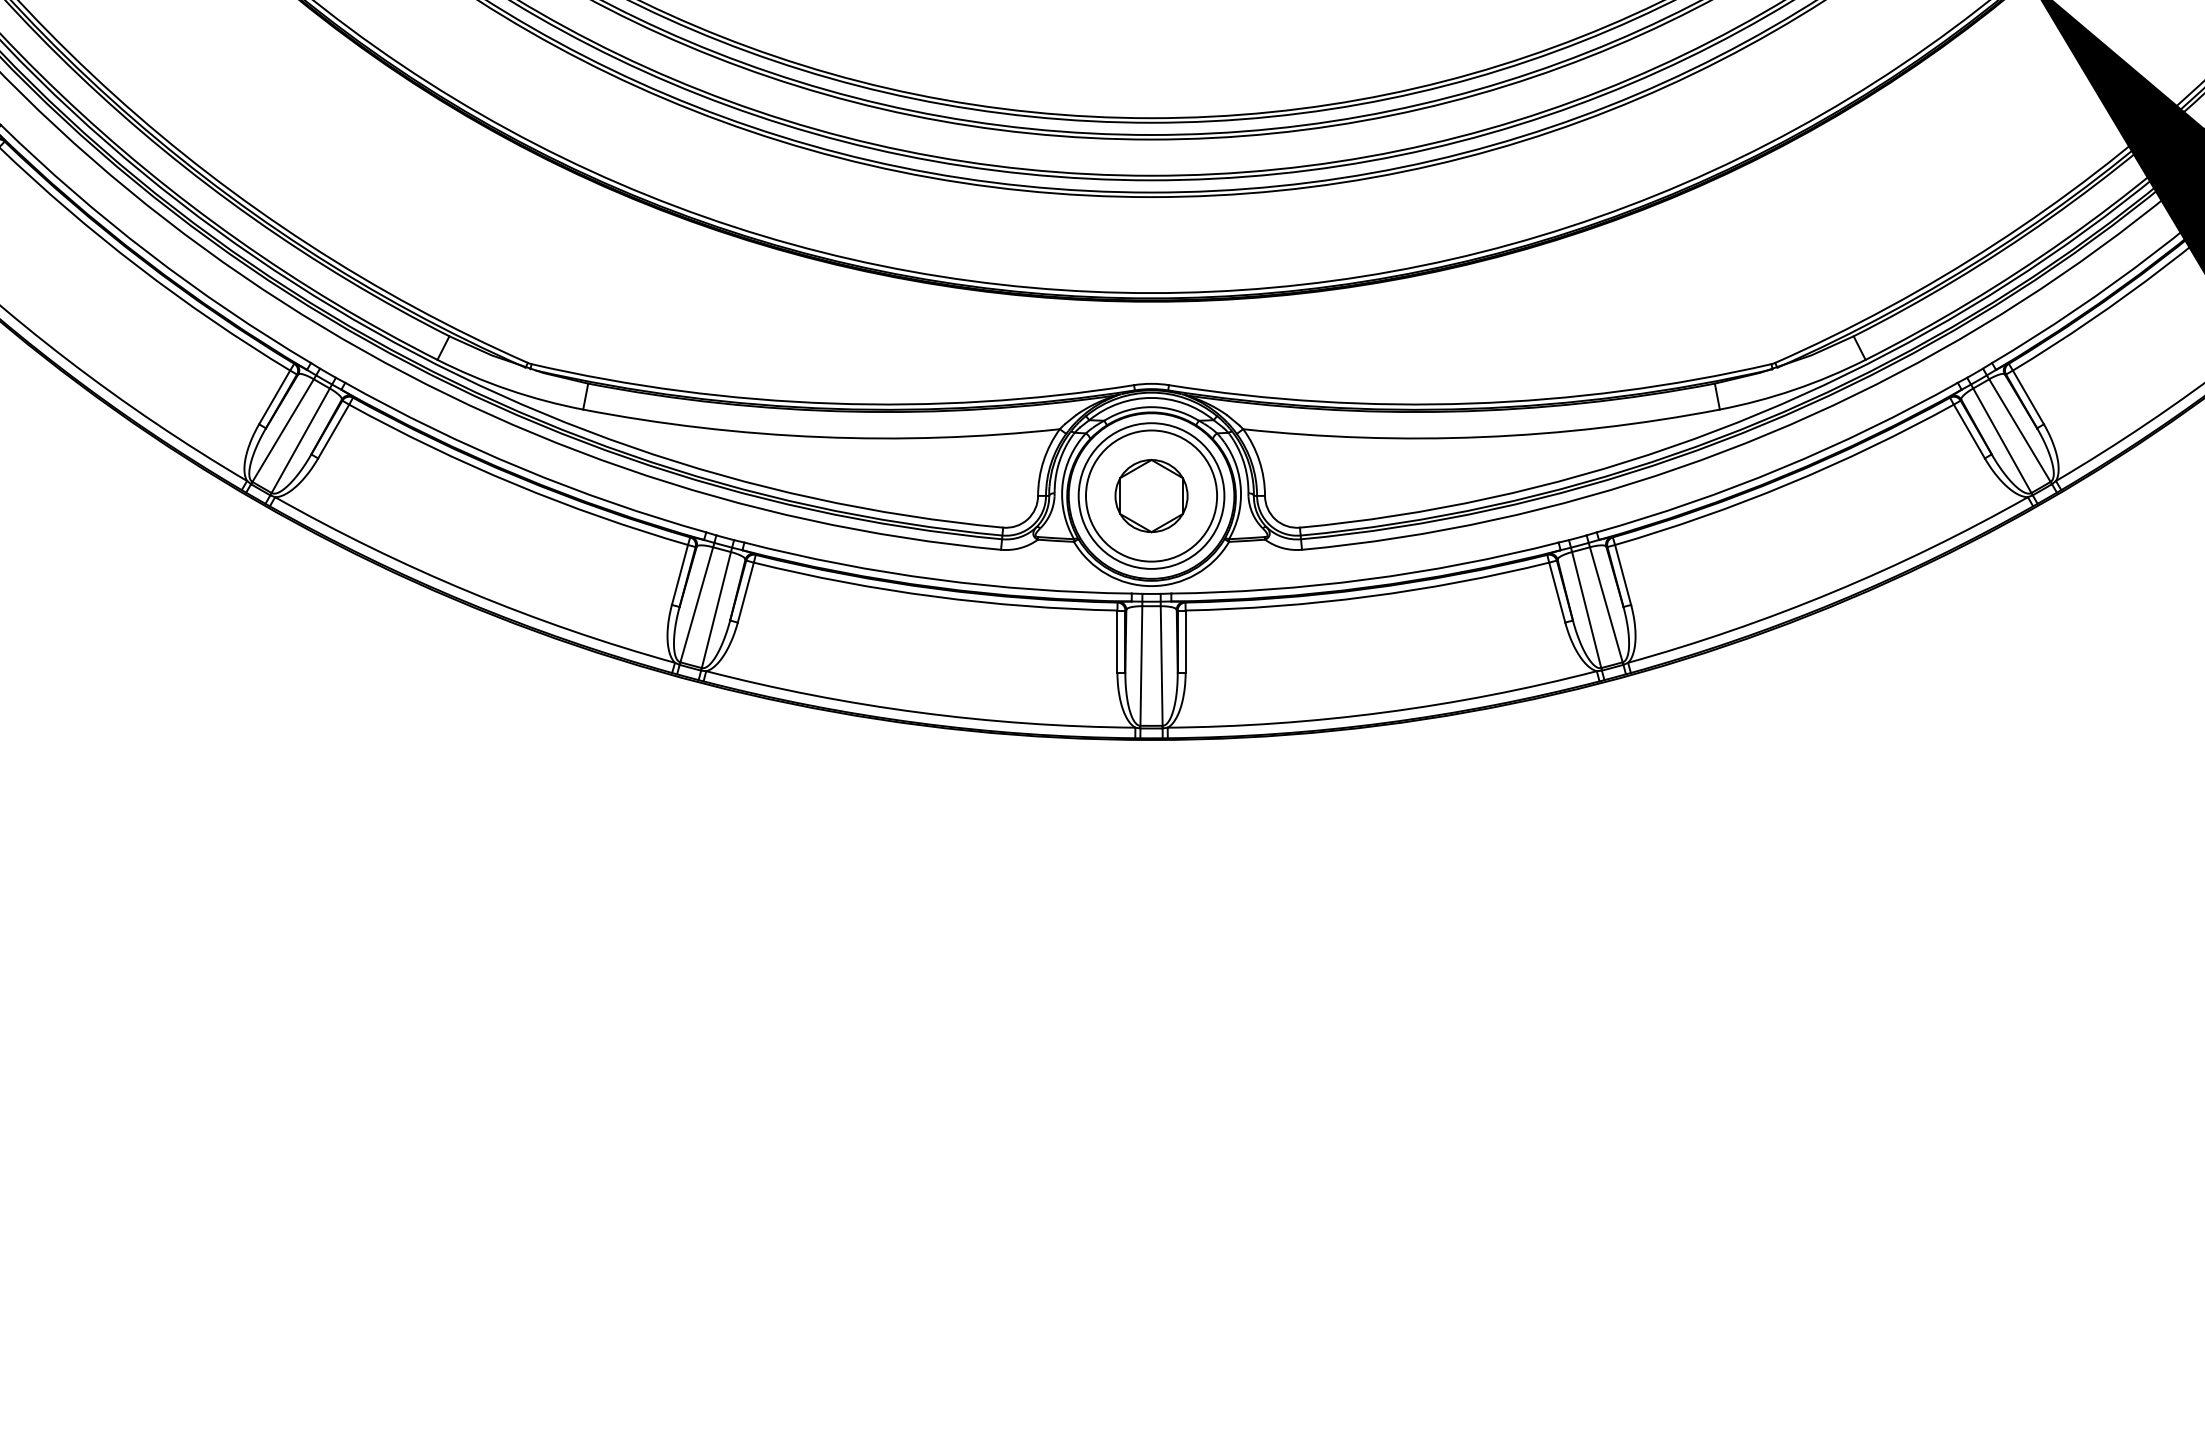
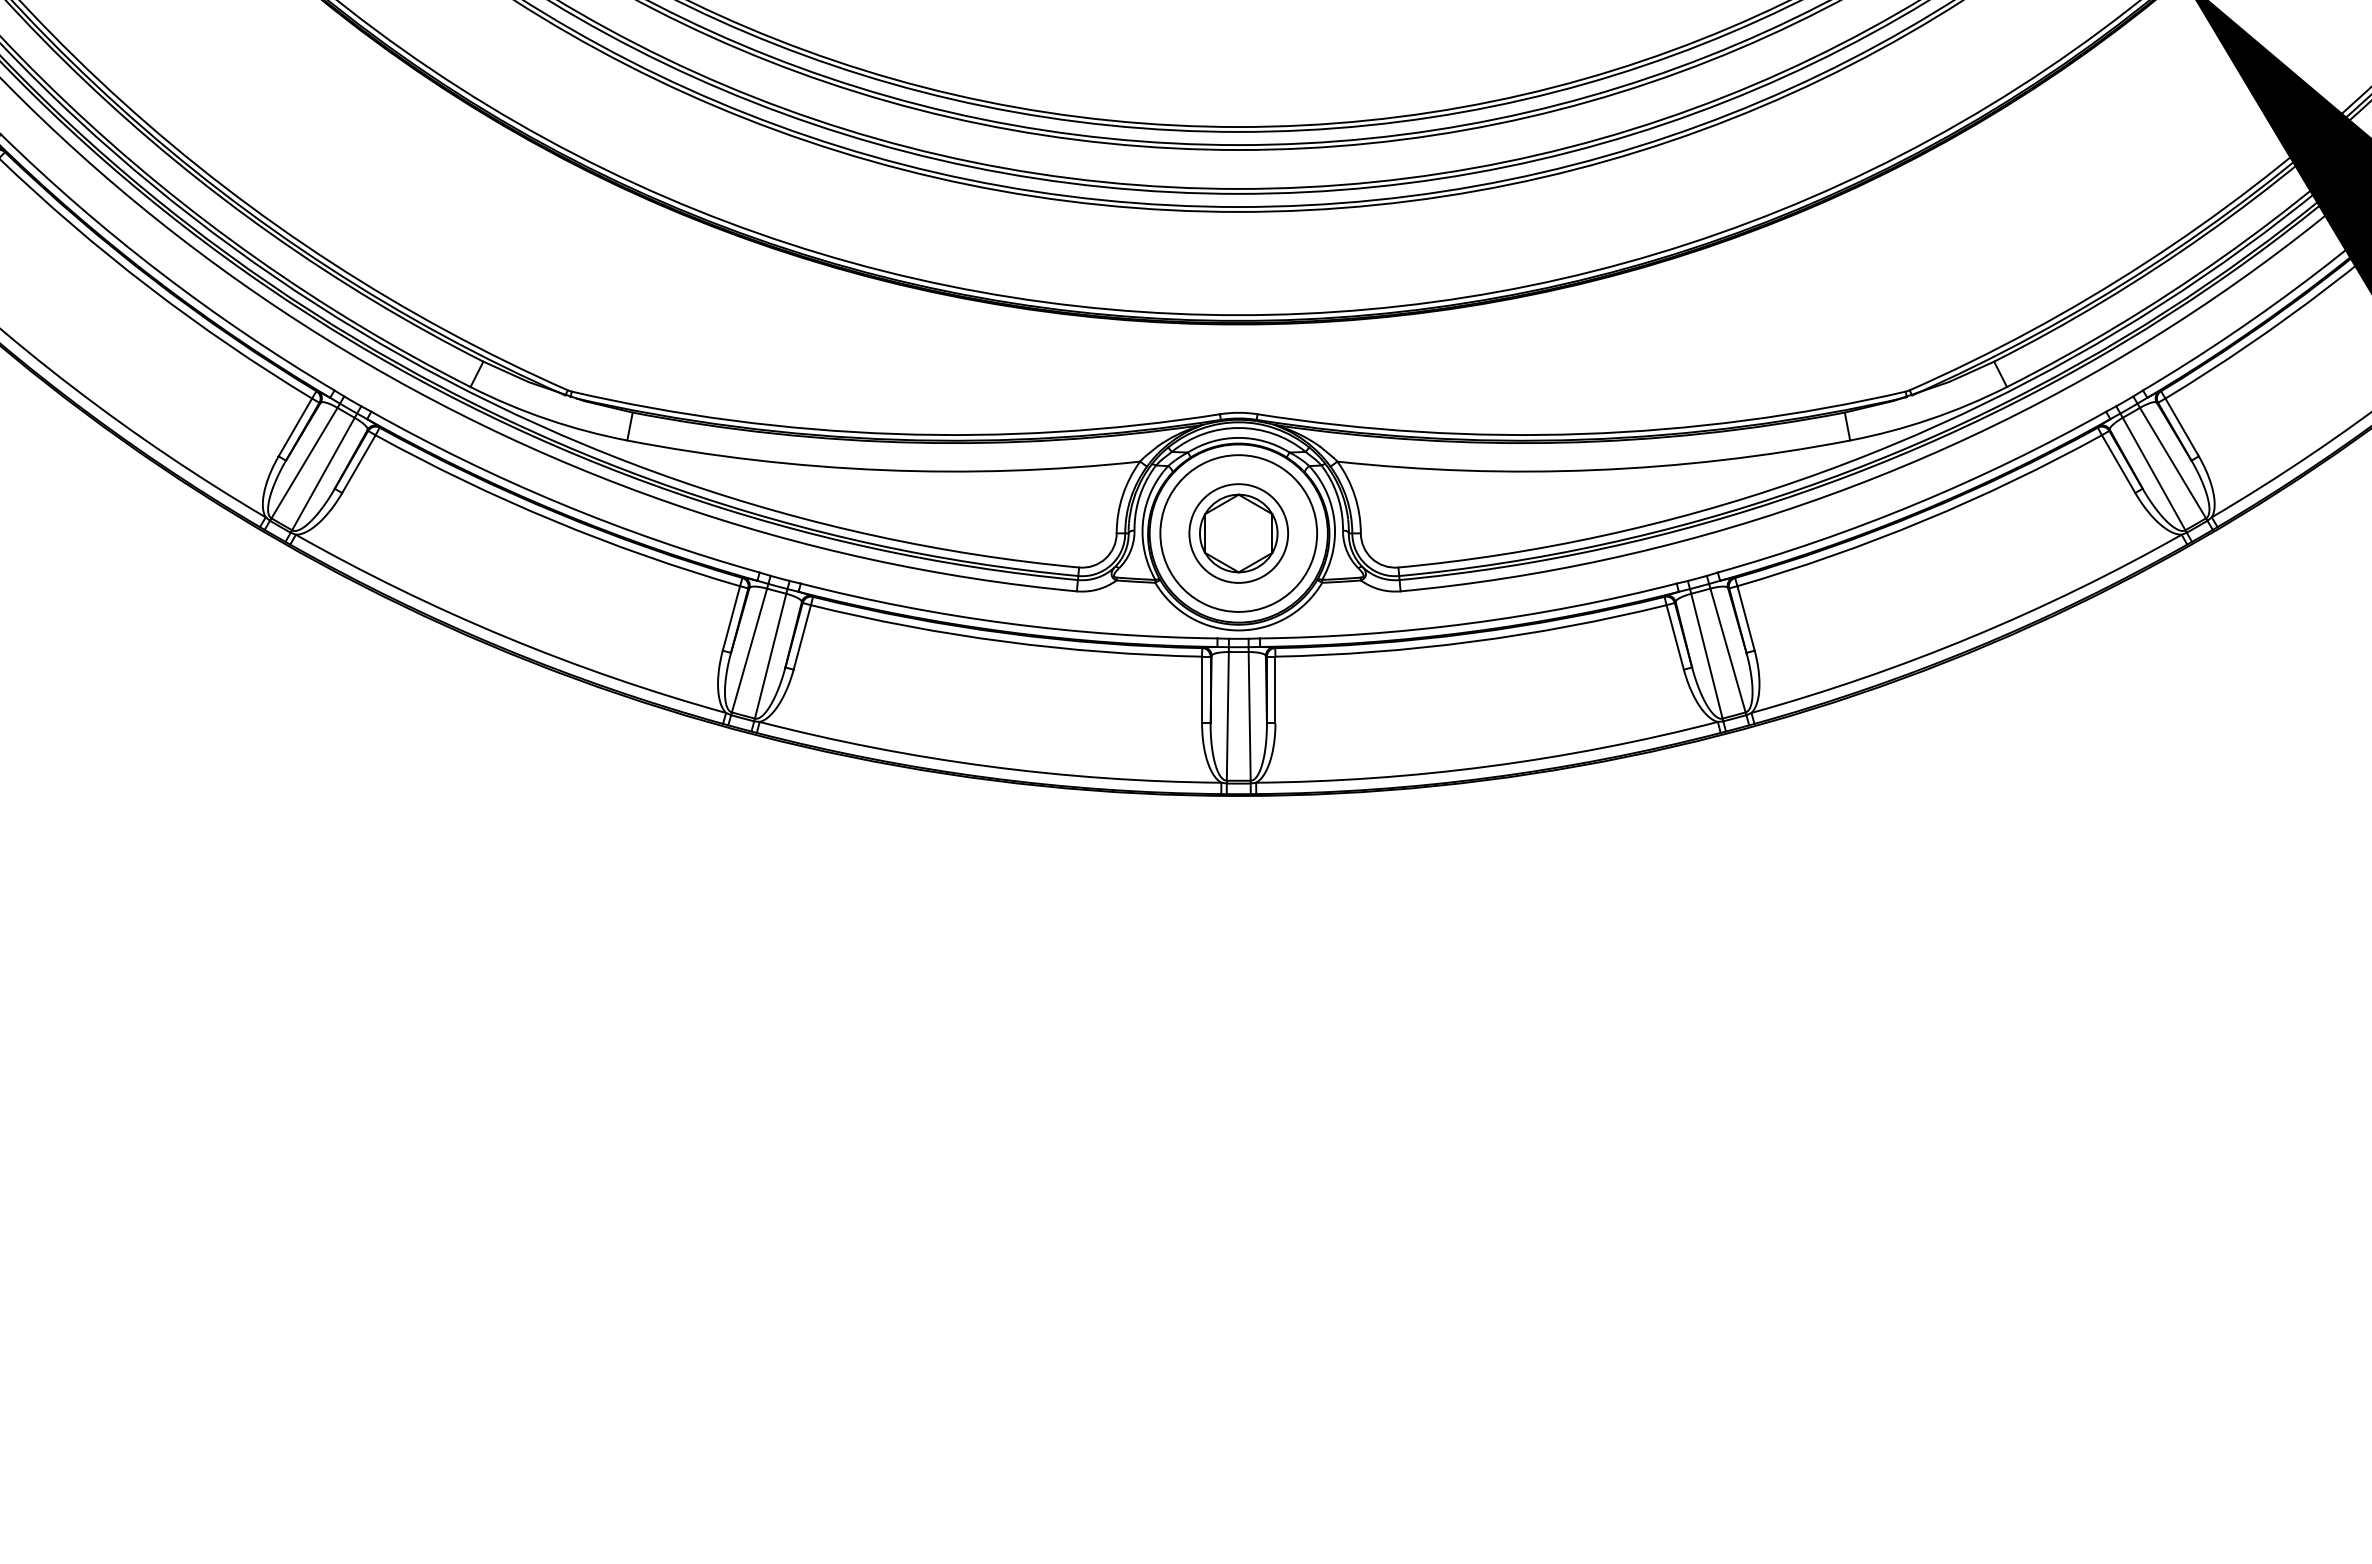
circle: (1151, 496) -> (1238, 533), size x0.7

